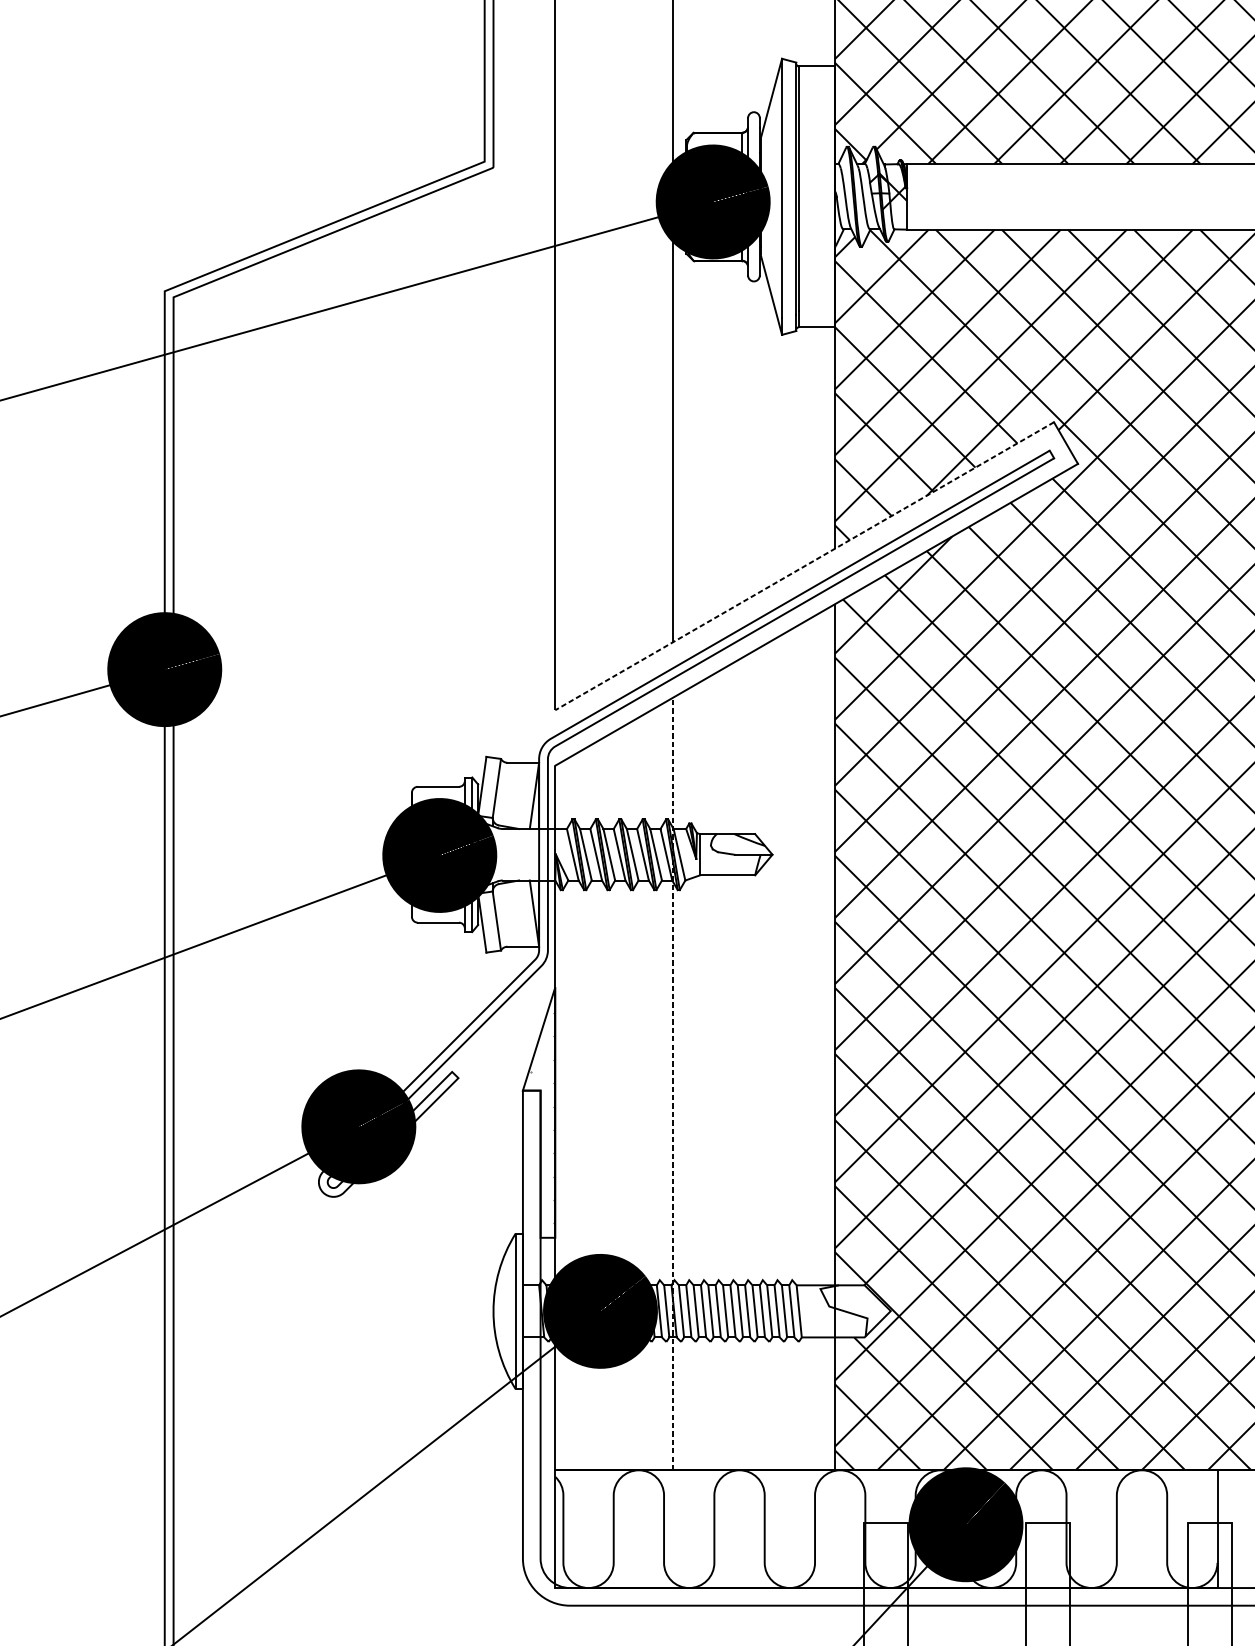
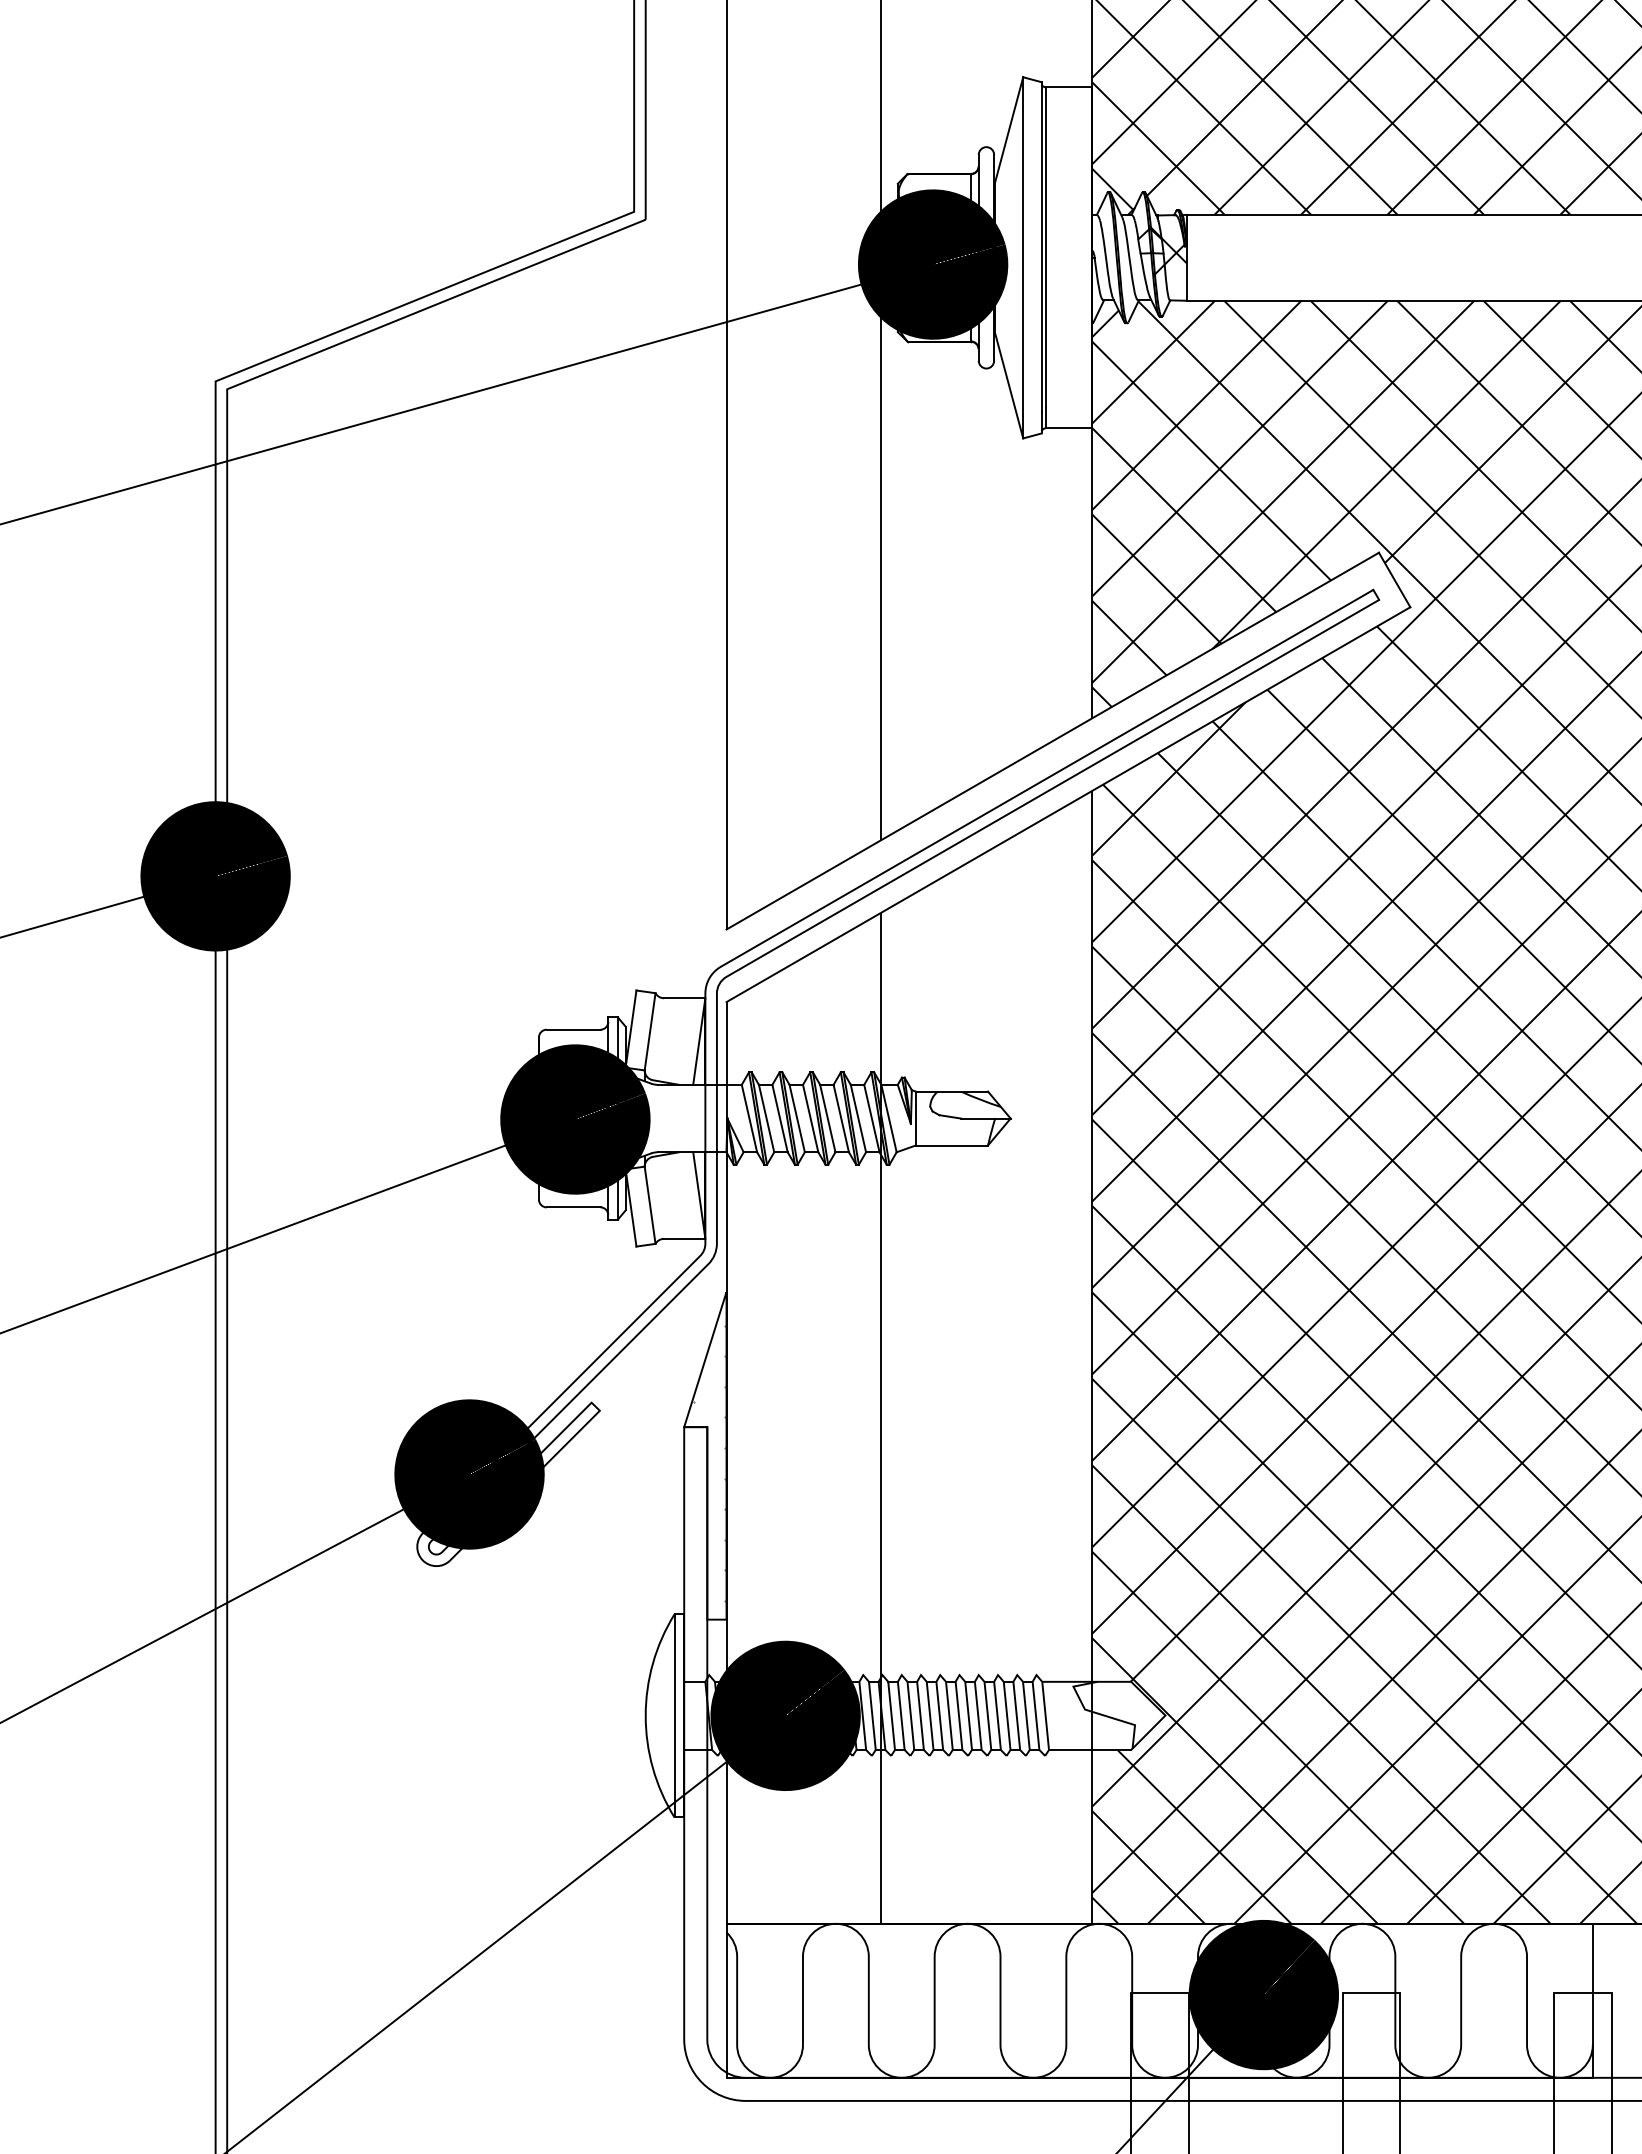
line: (804, 566) -> (1052, 741), dashed -> solid
line: (672, 1083) -> (880, 1417), dashed -> solid

